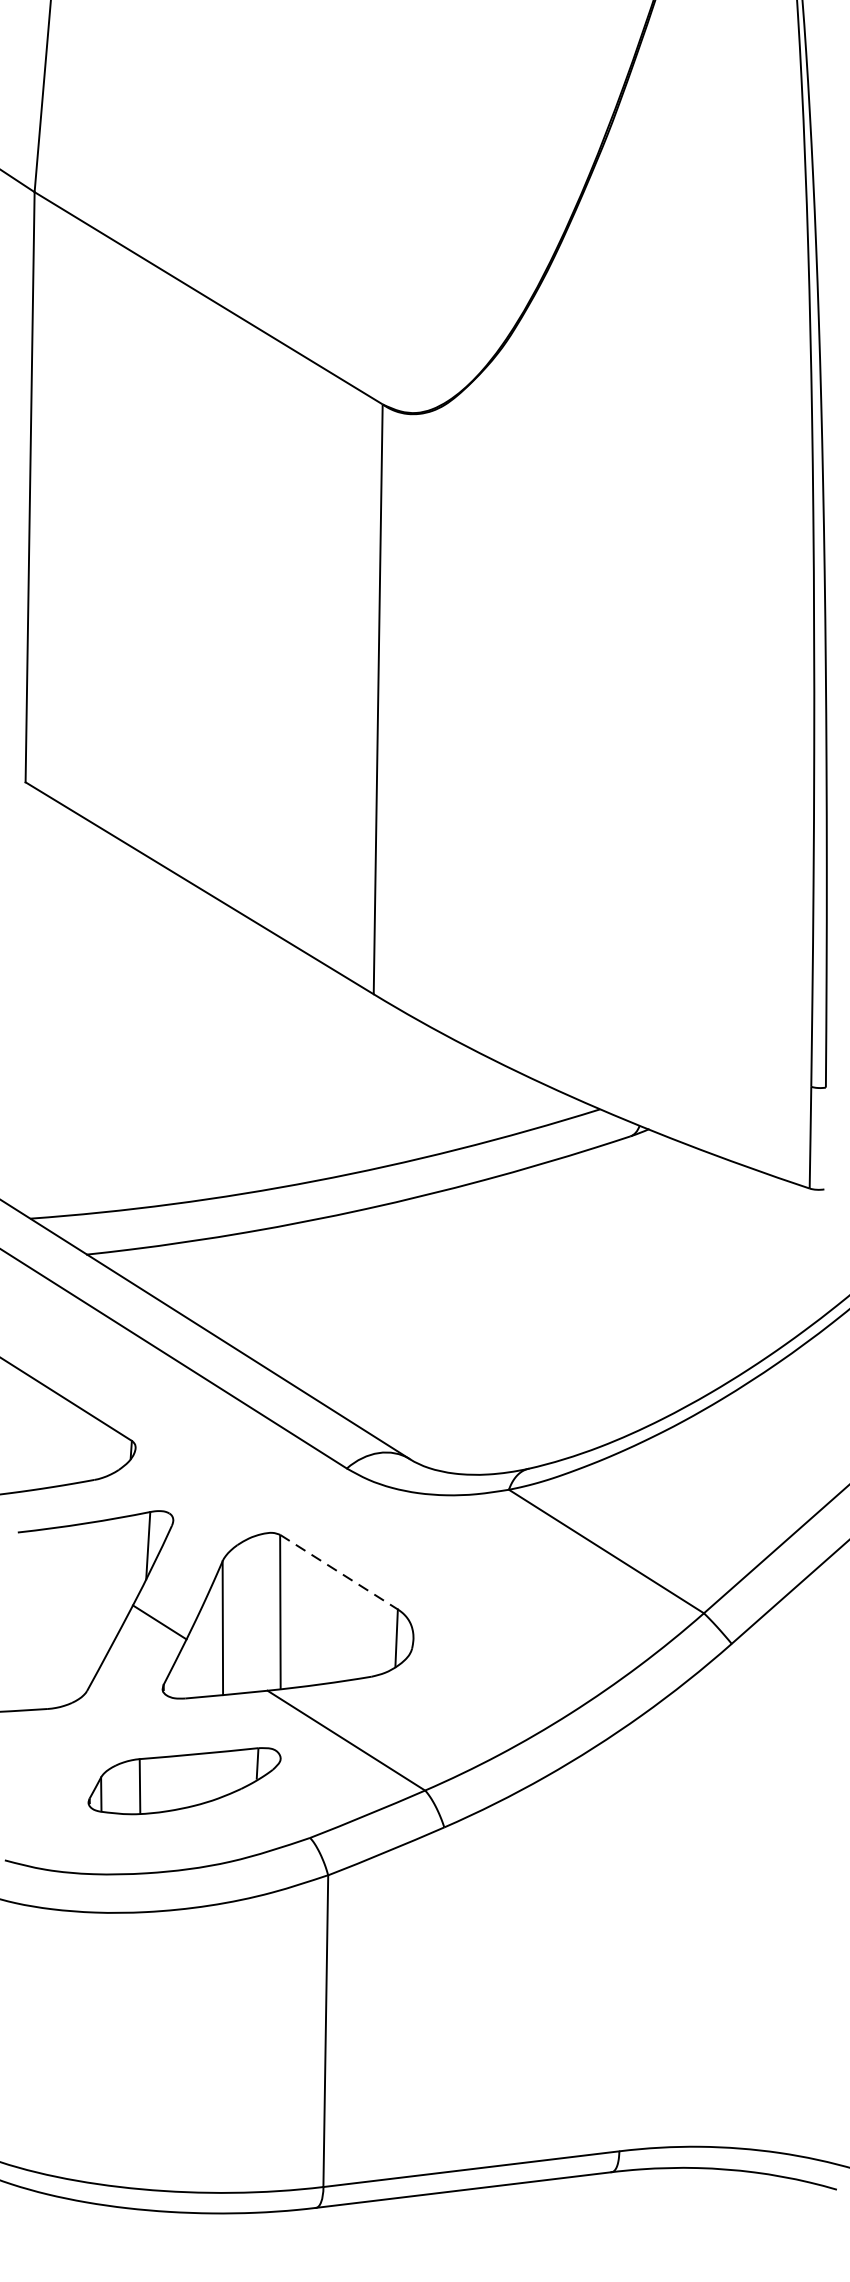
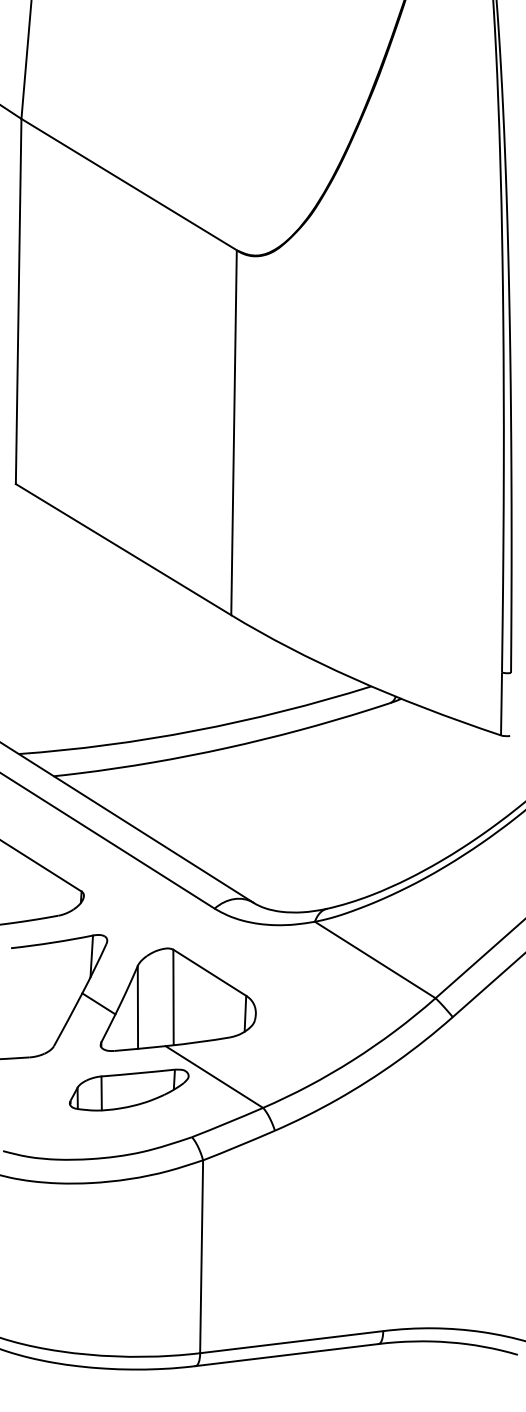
line: (340, 1573) -> (210, 973), dashed -> solid
part: (184, 1780) -> (129, 1089), moved

